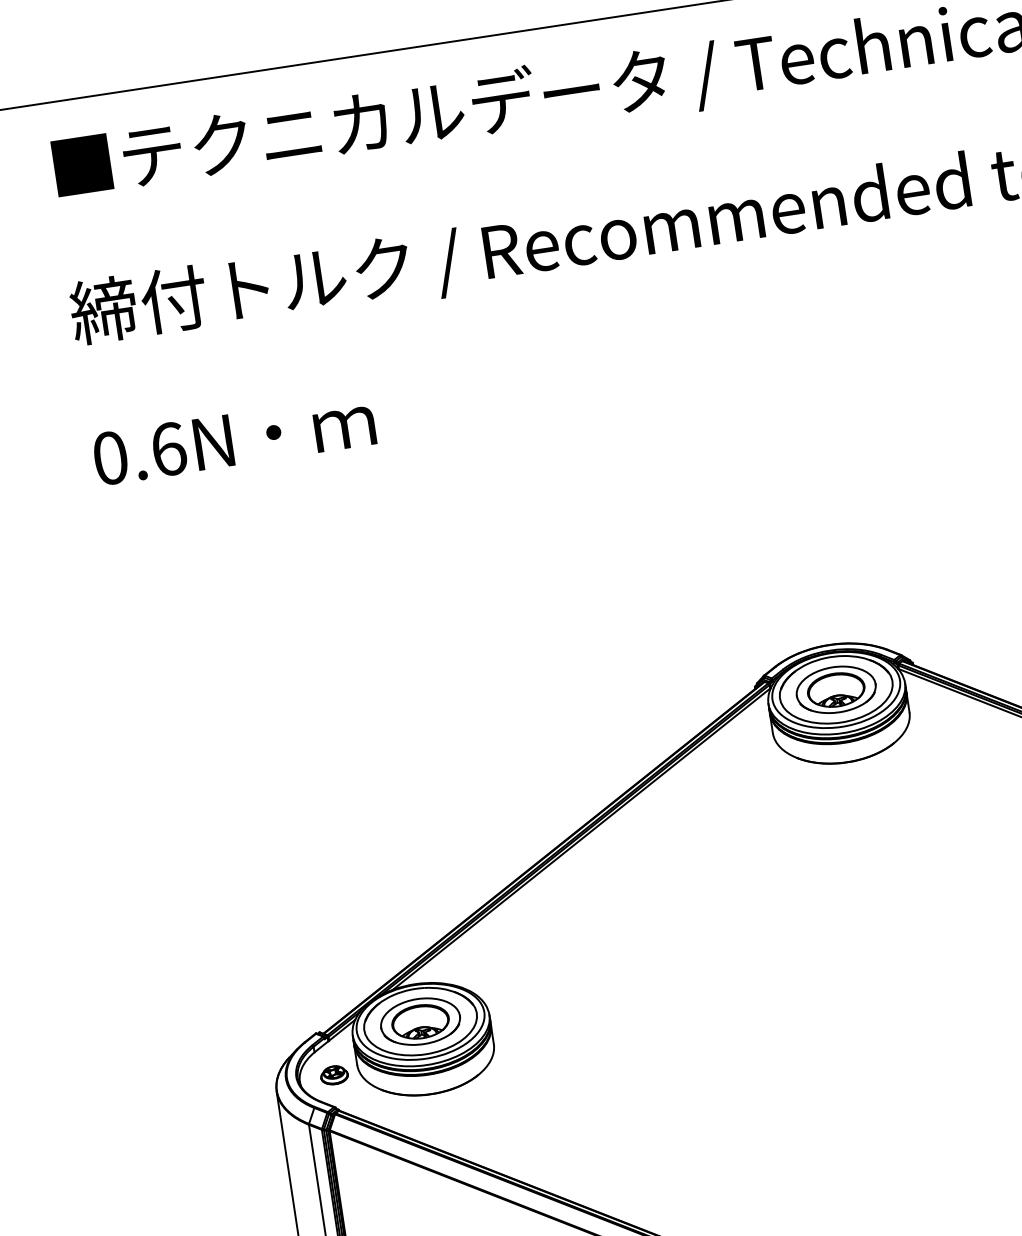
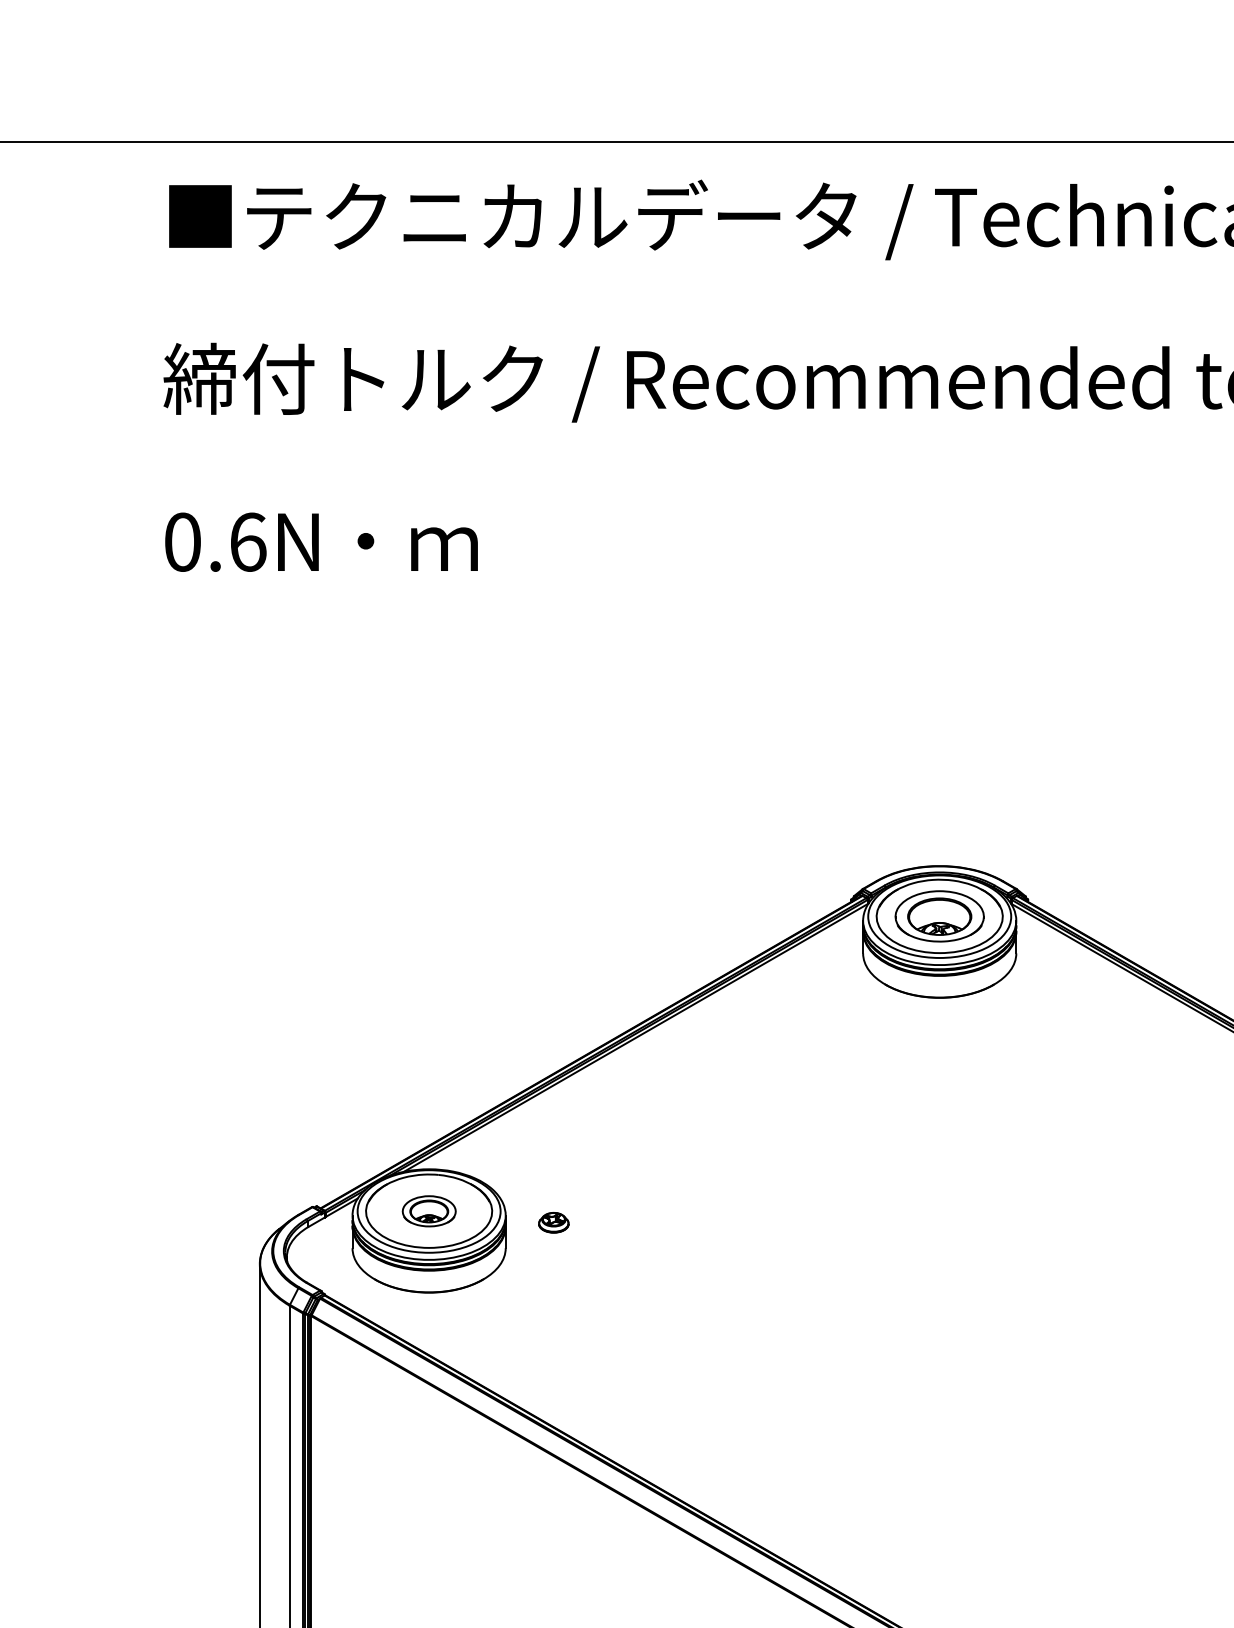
part: (420, 1021) -> (429, 1211), size x0.6
part: (334, 1075) -> (553, 1222), moved

